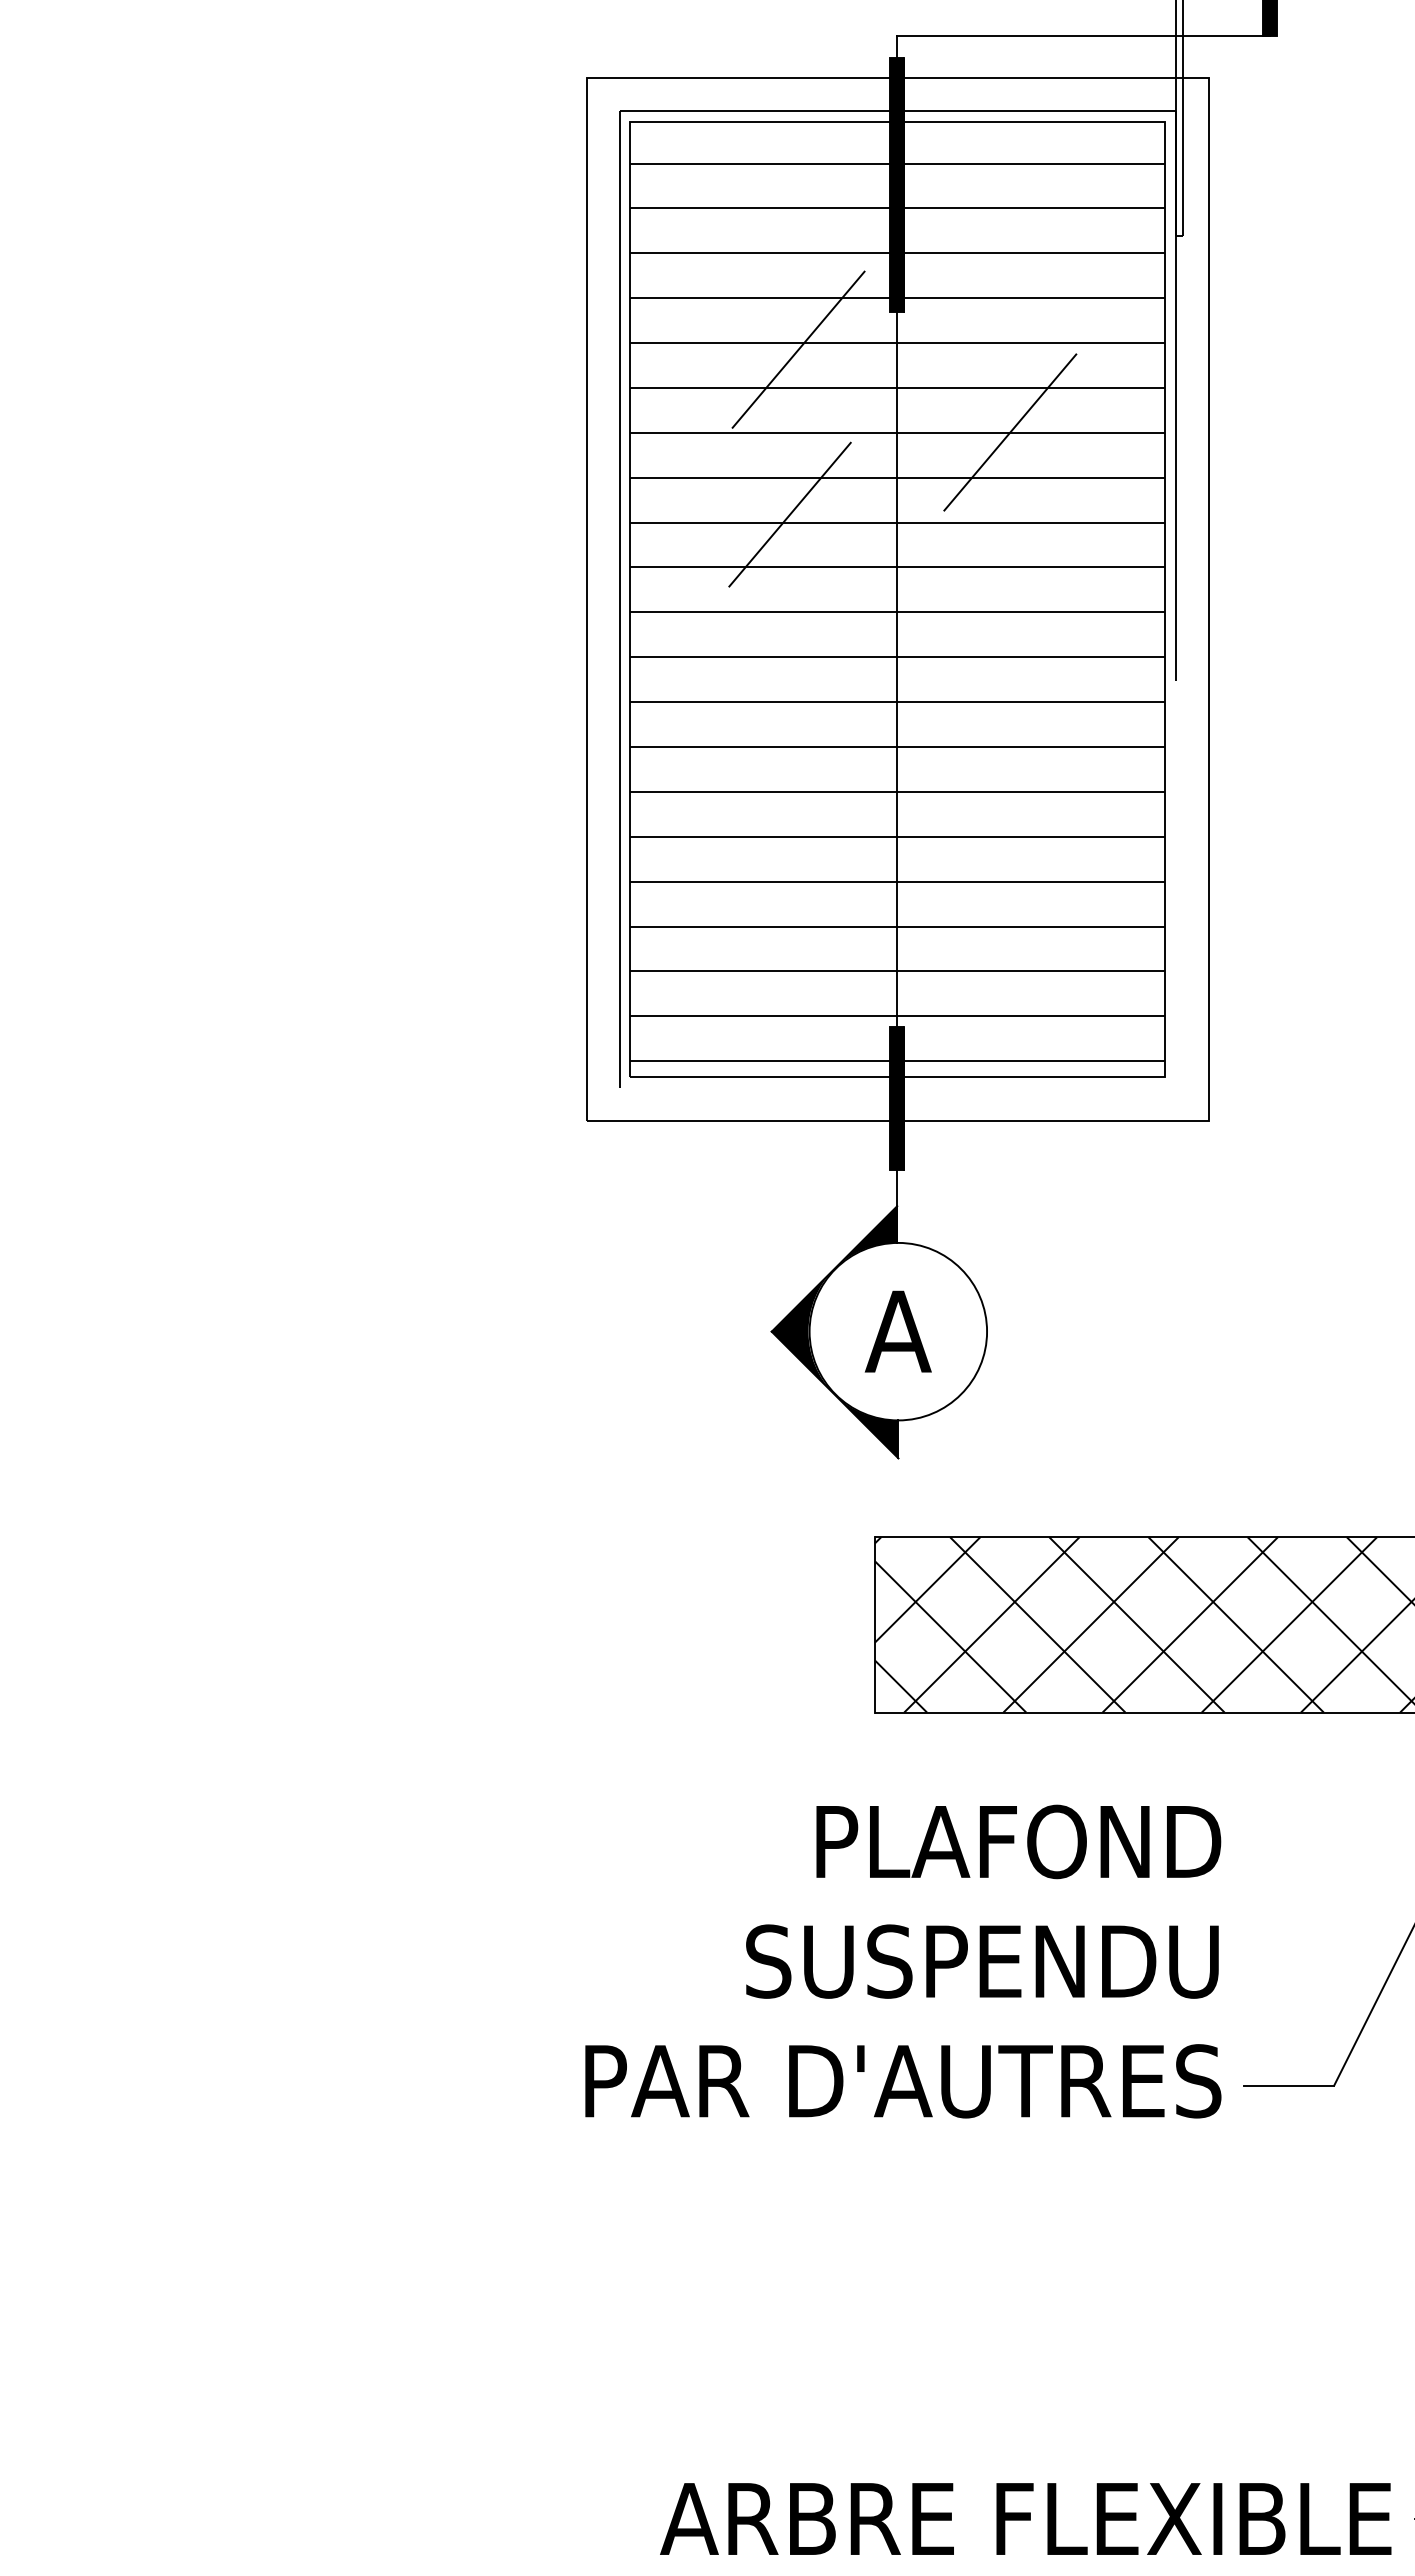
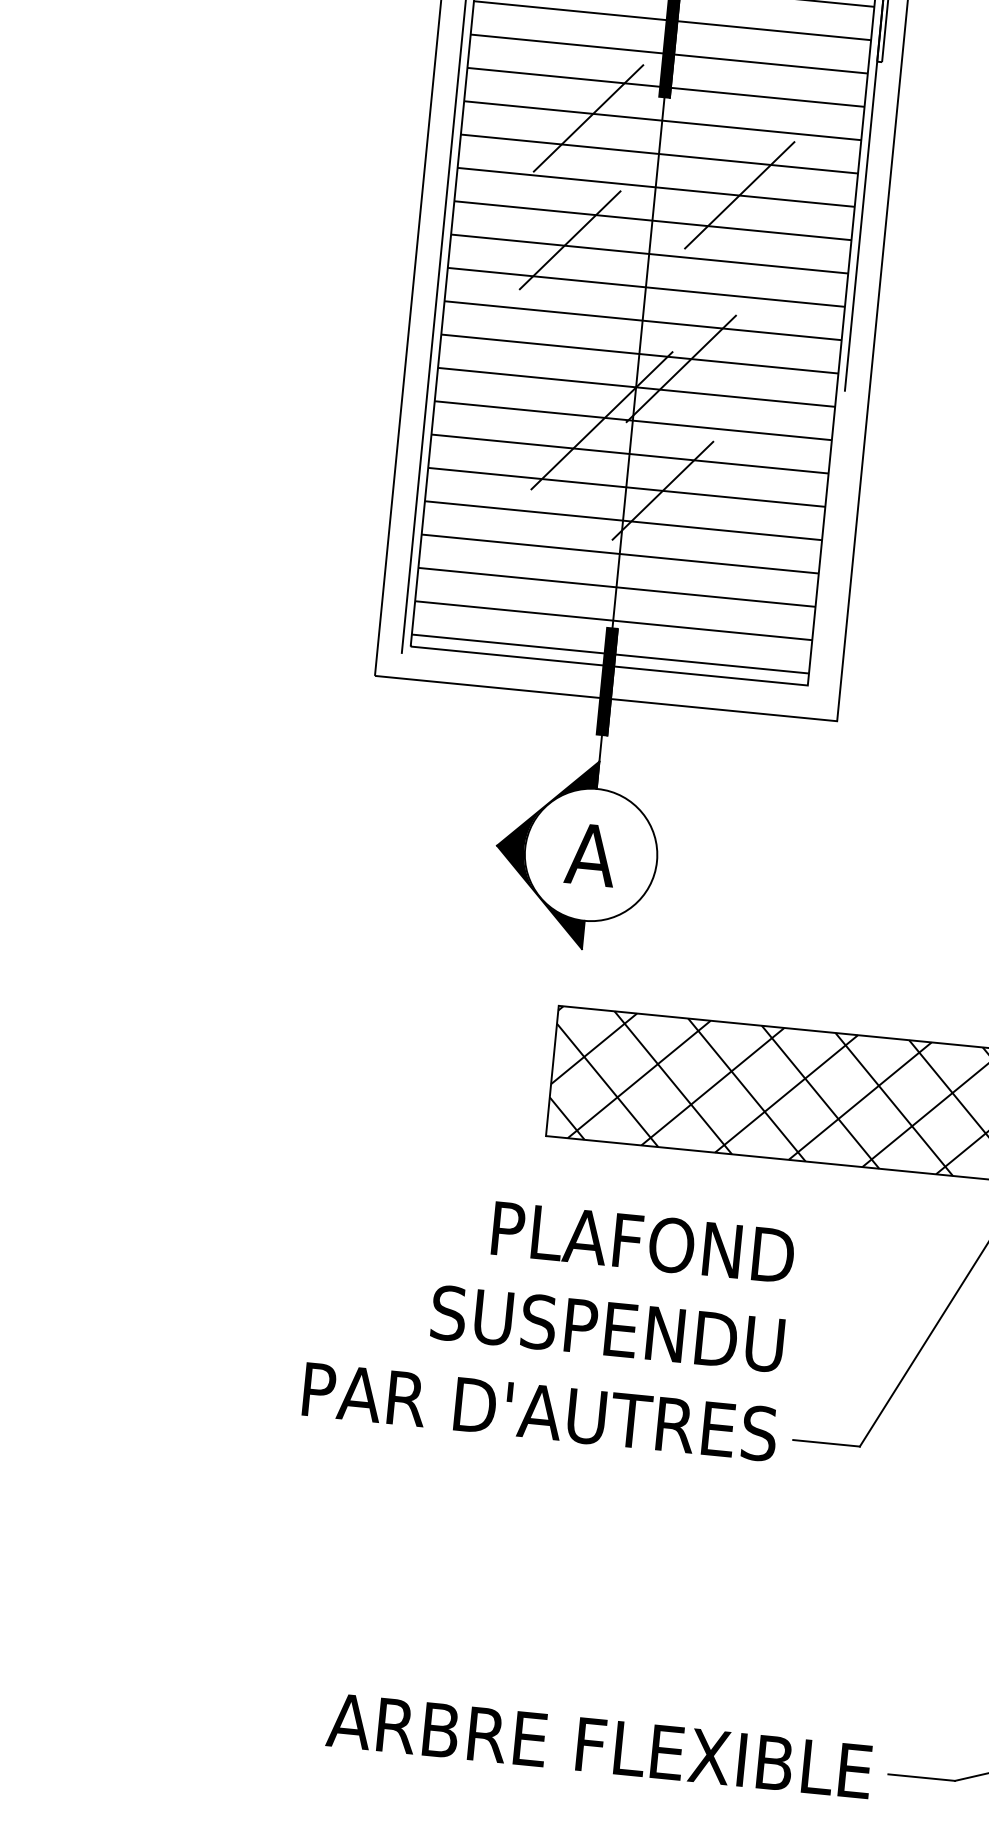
line: (955, 671) -> (681, 368), added
line: (856, 750) -> (602, 420), added
line: (946, 836) -> (662, 490), added

